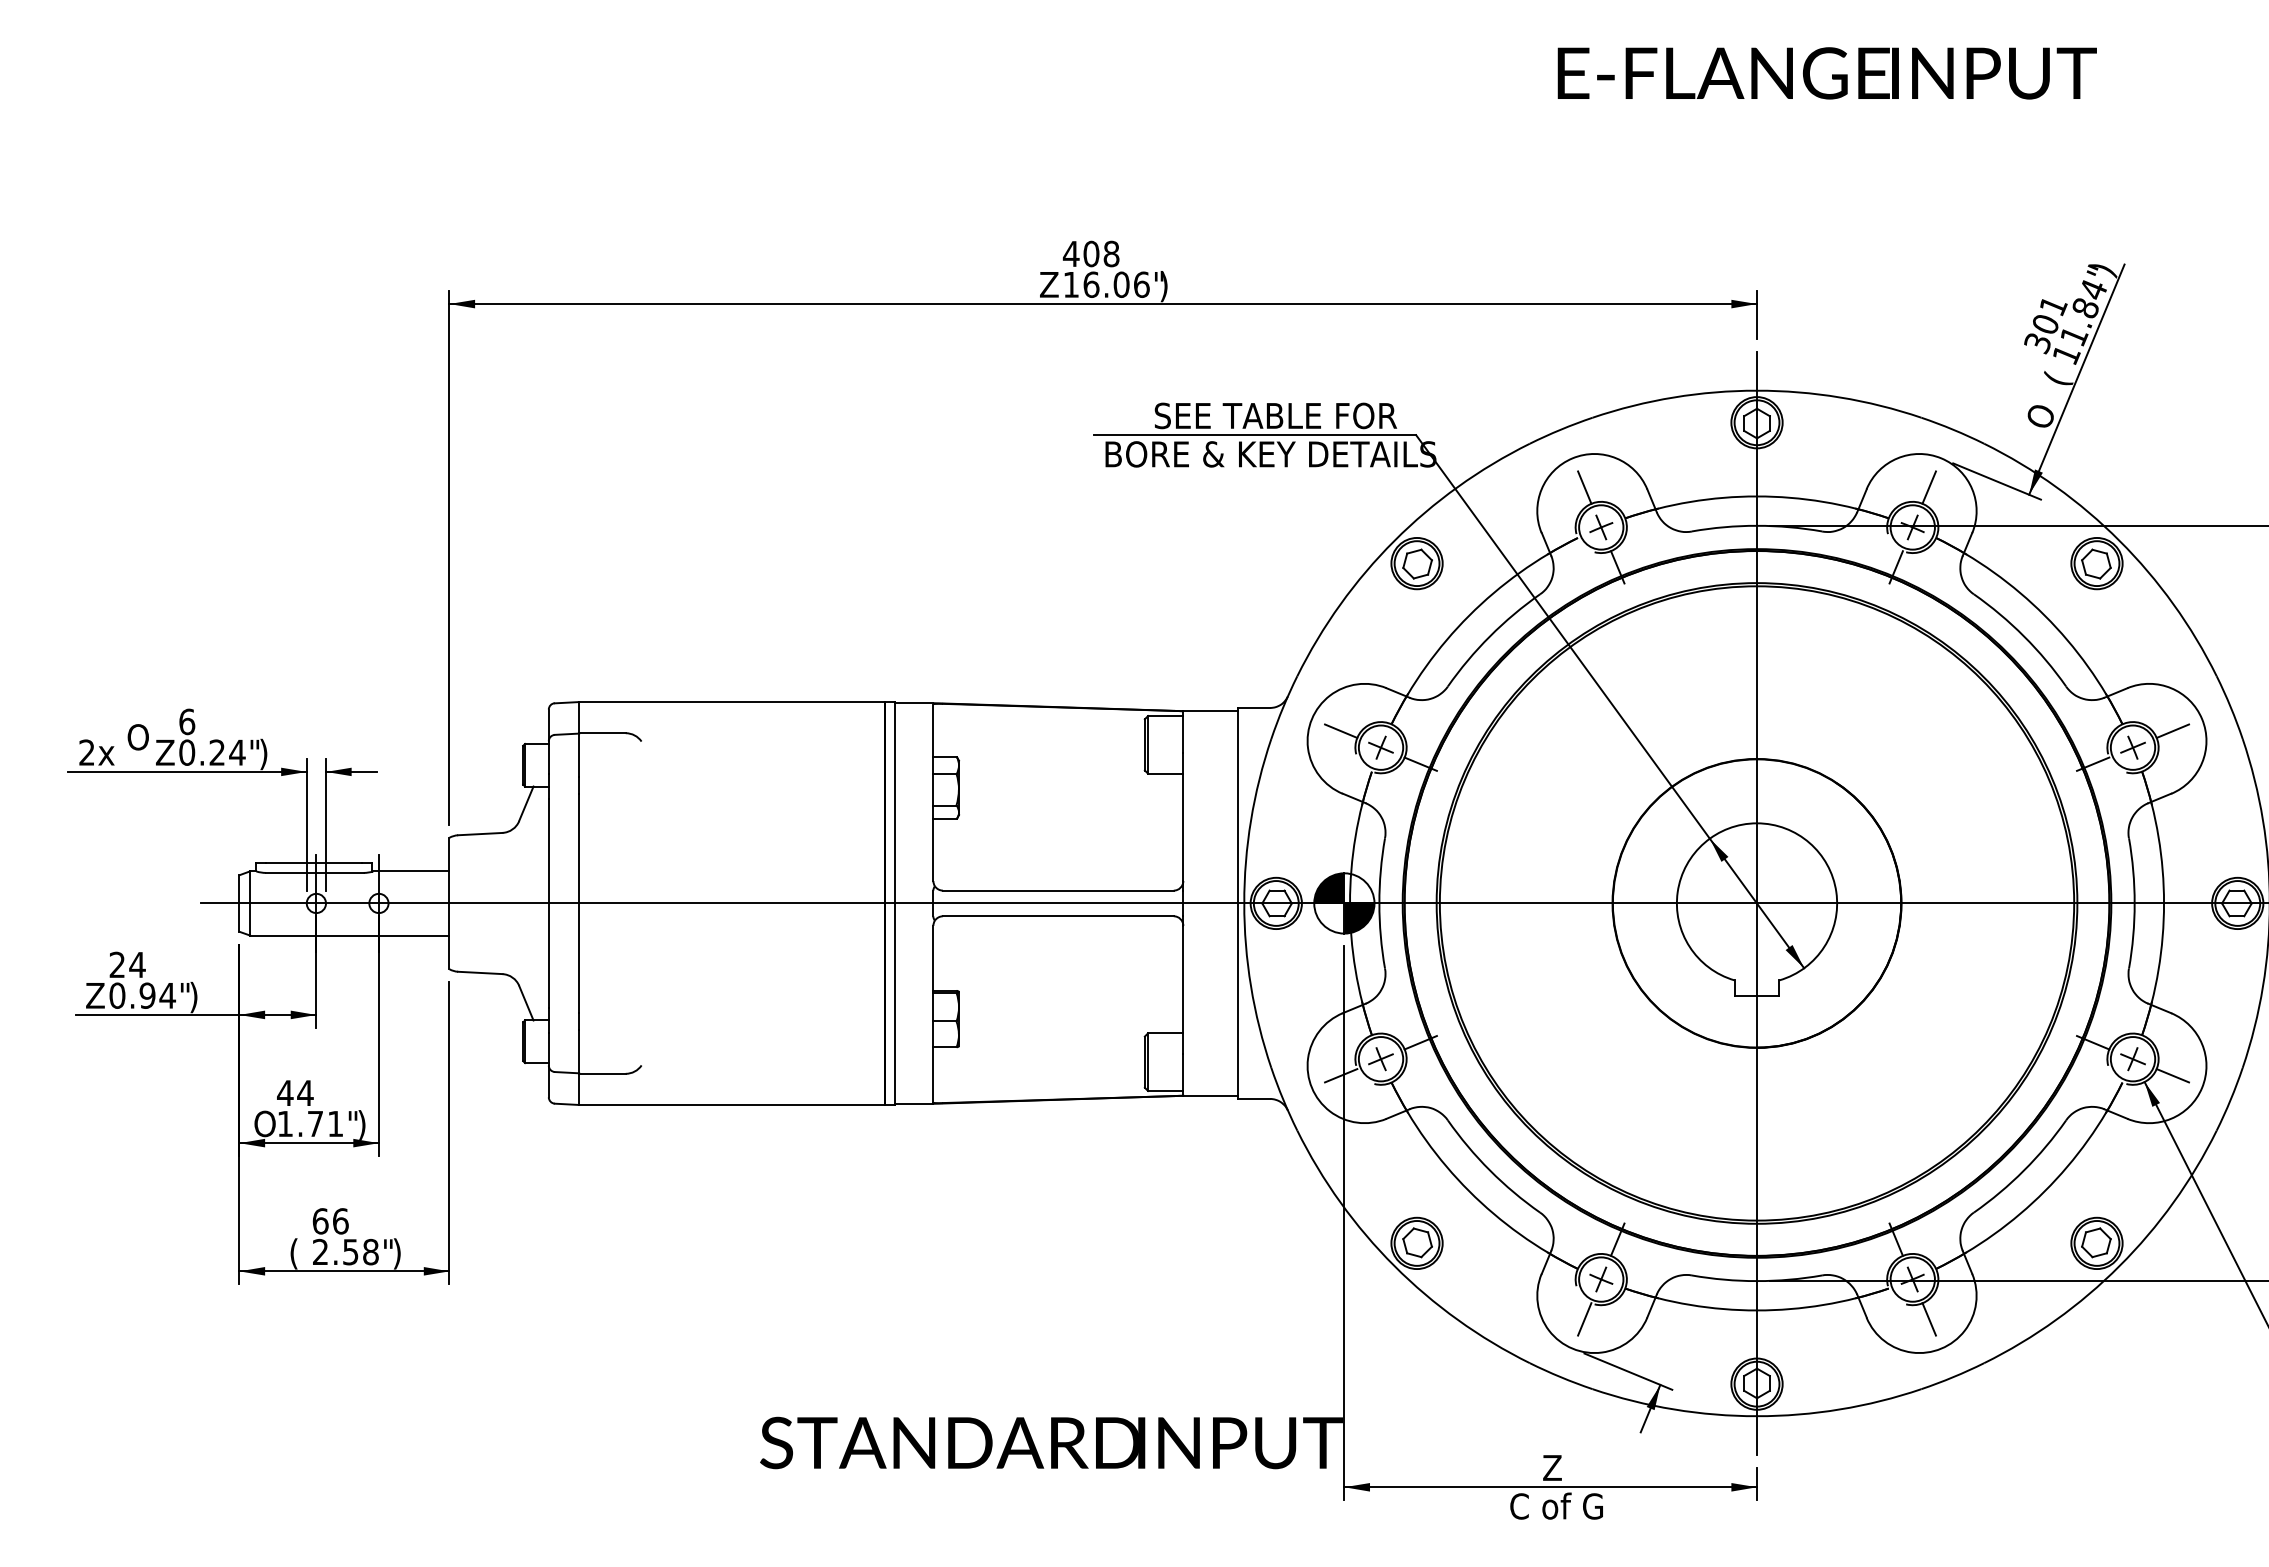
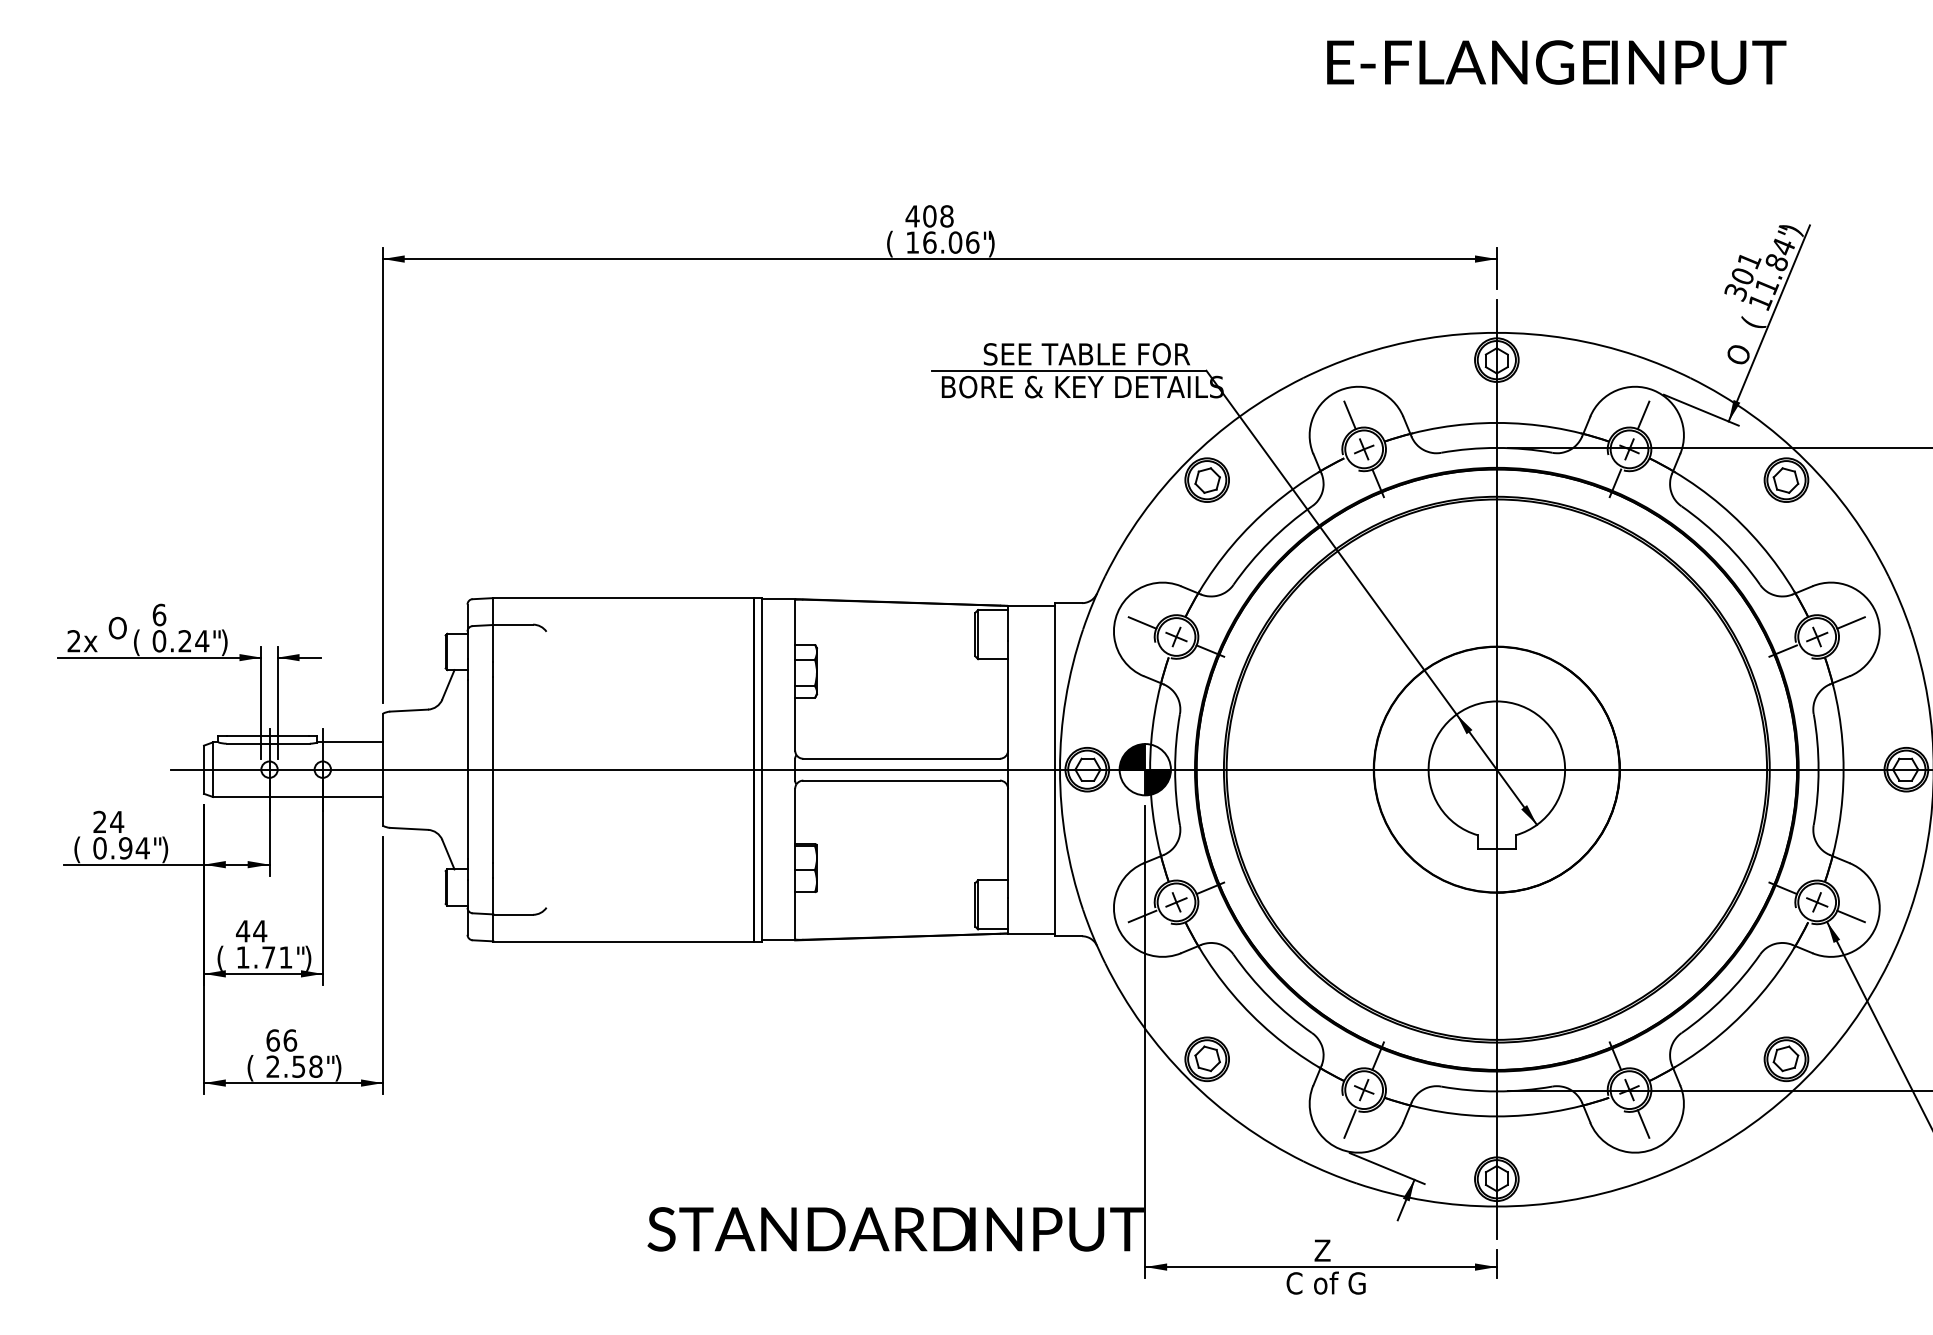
text: (1048, 285) -> (893, 243), Z -> (
text: (164, 754) -> (140, 642), Z -> (
text: (95, 997) -> (81, 849), Z -> (
text: (264, 1123) -> (225, 957), O -> (

